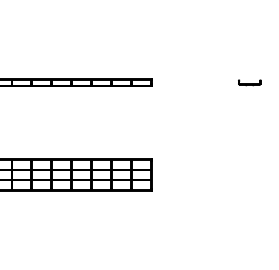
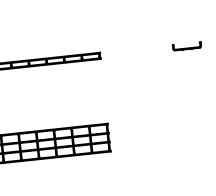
part: (249, 82) -> (186, 46), size x1.43

